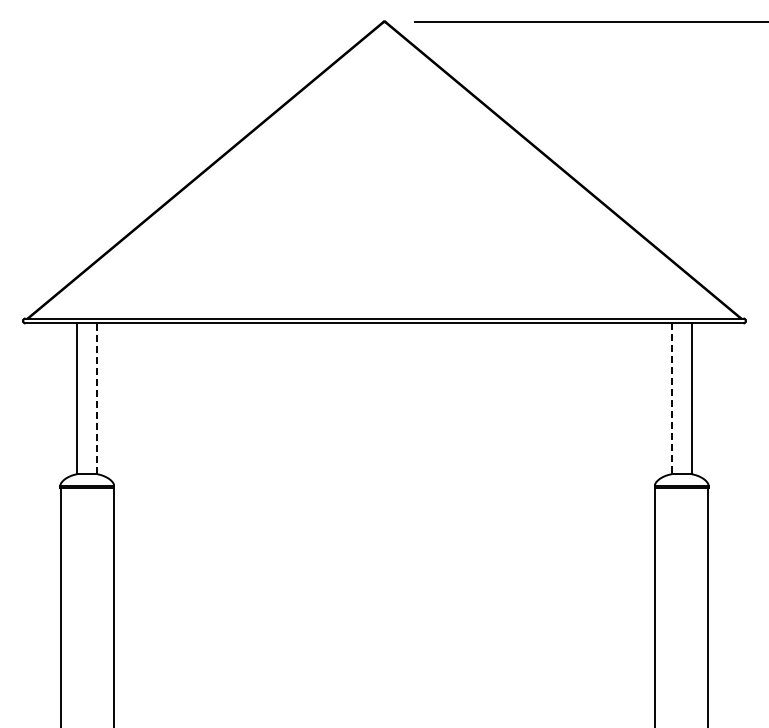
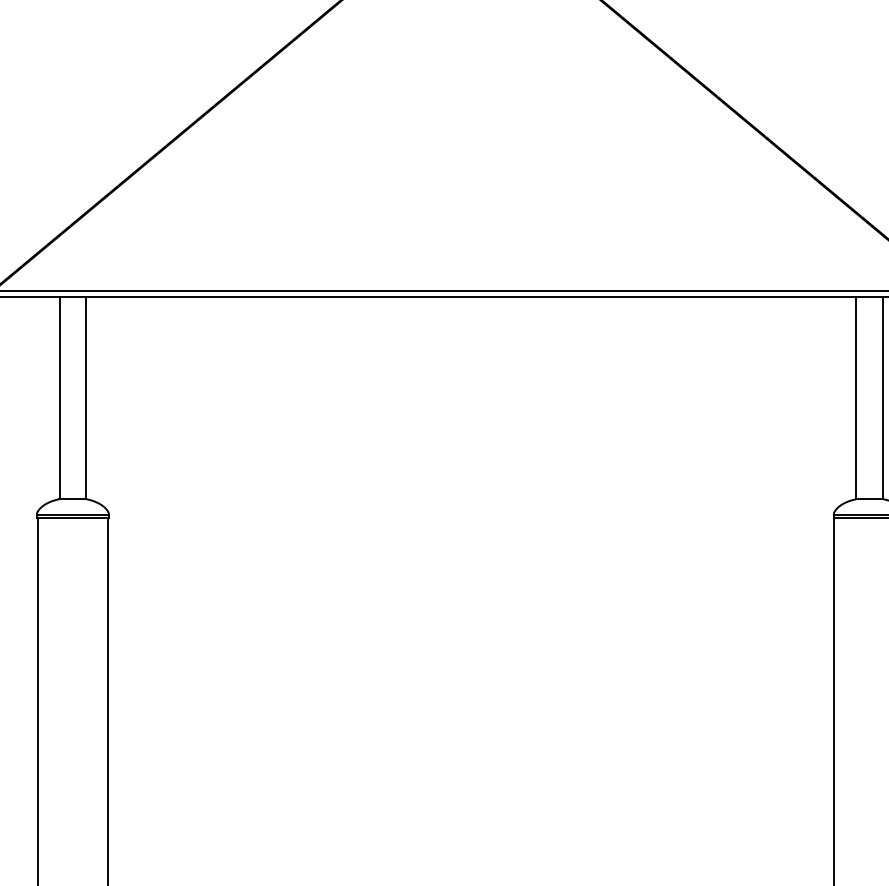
line: (97, 398) -> (86, 397), dashed -> solid
line: (671, 399) -> (856, 399), dashed -> solid

